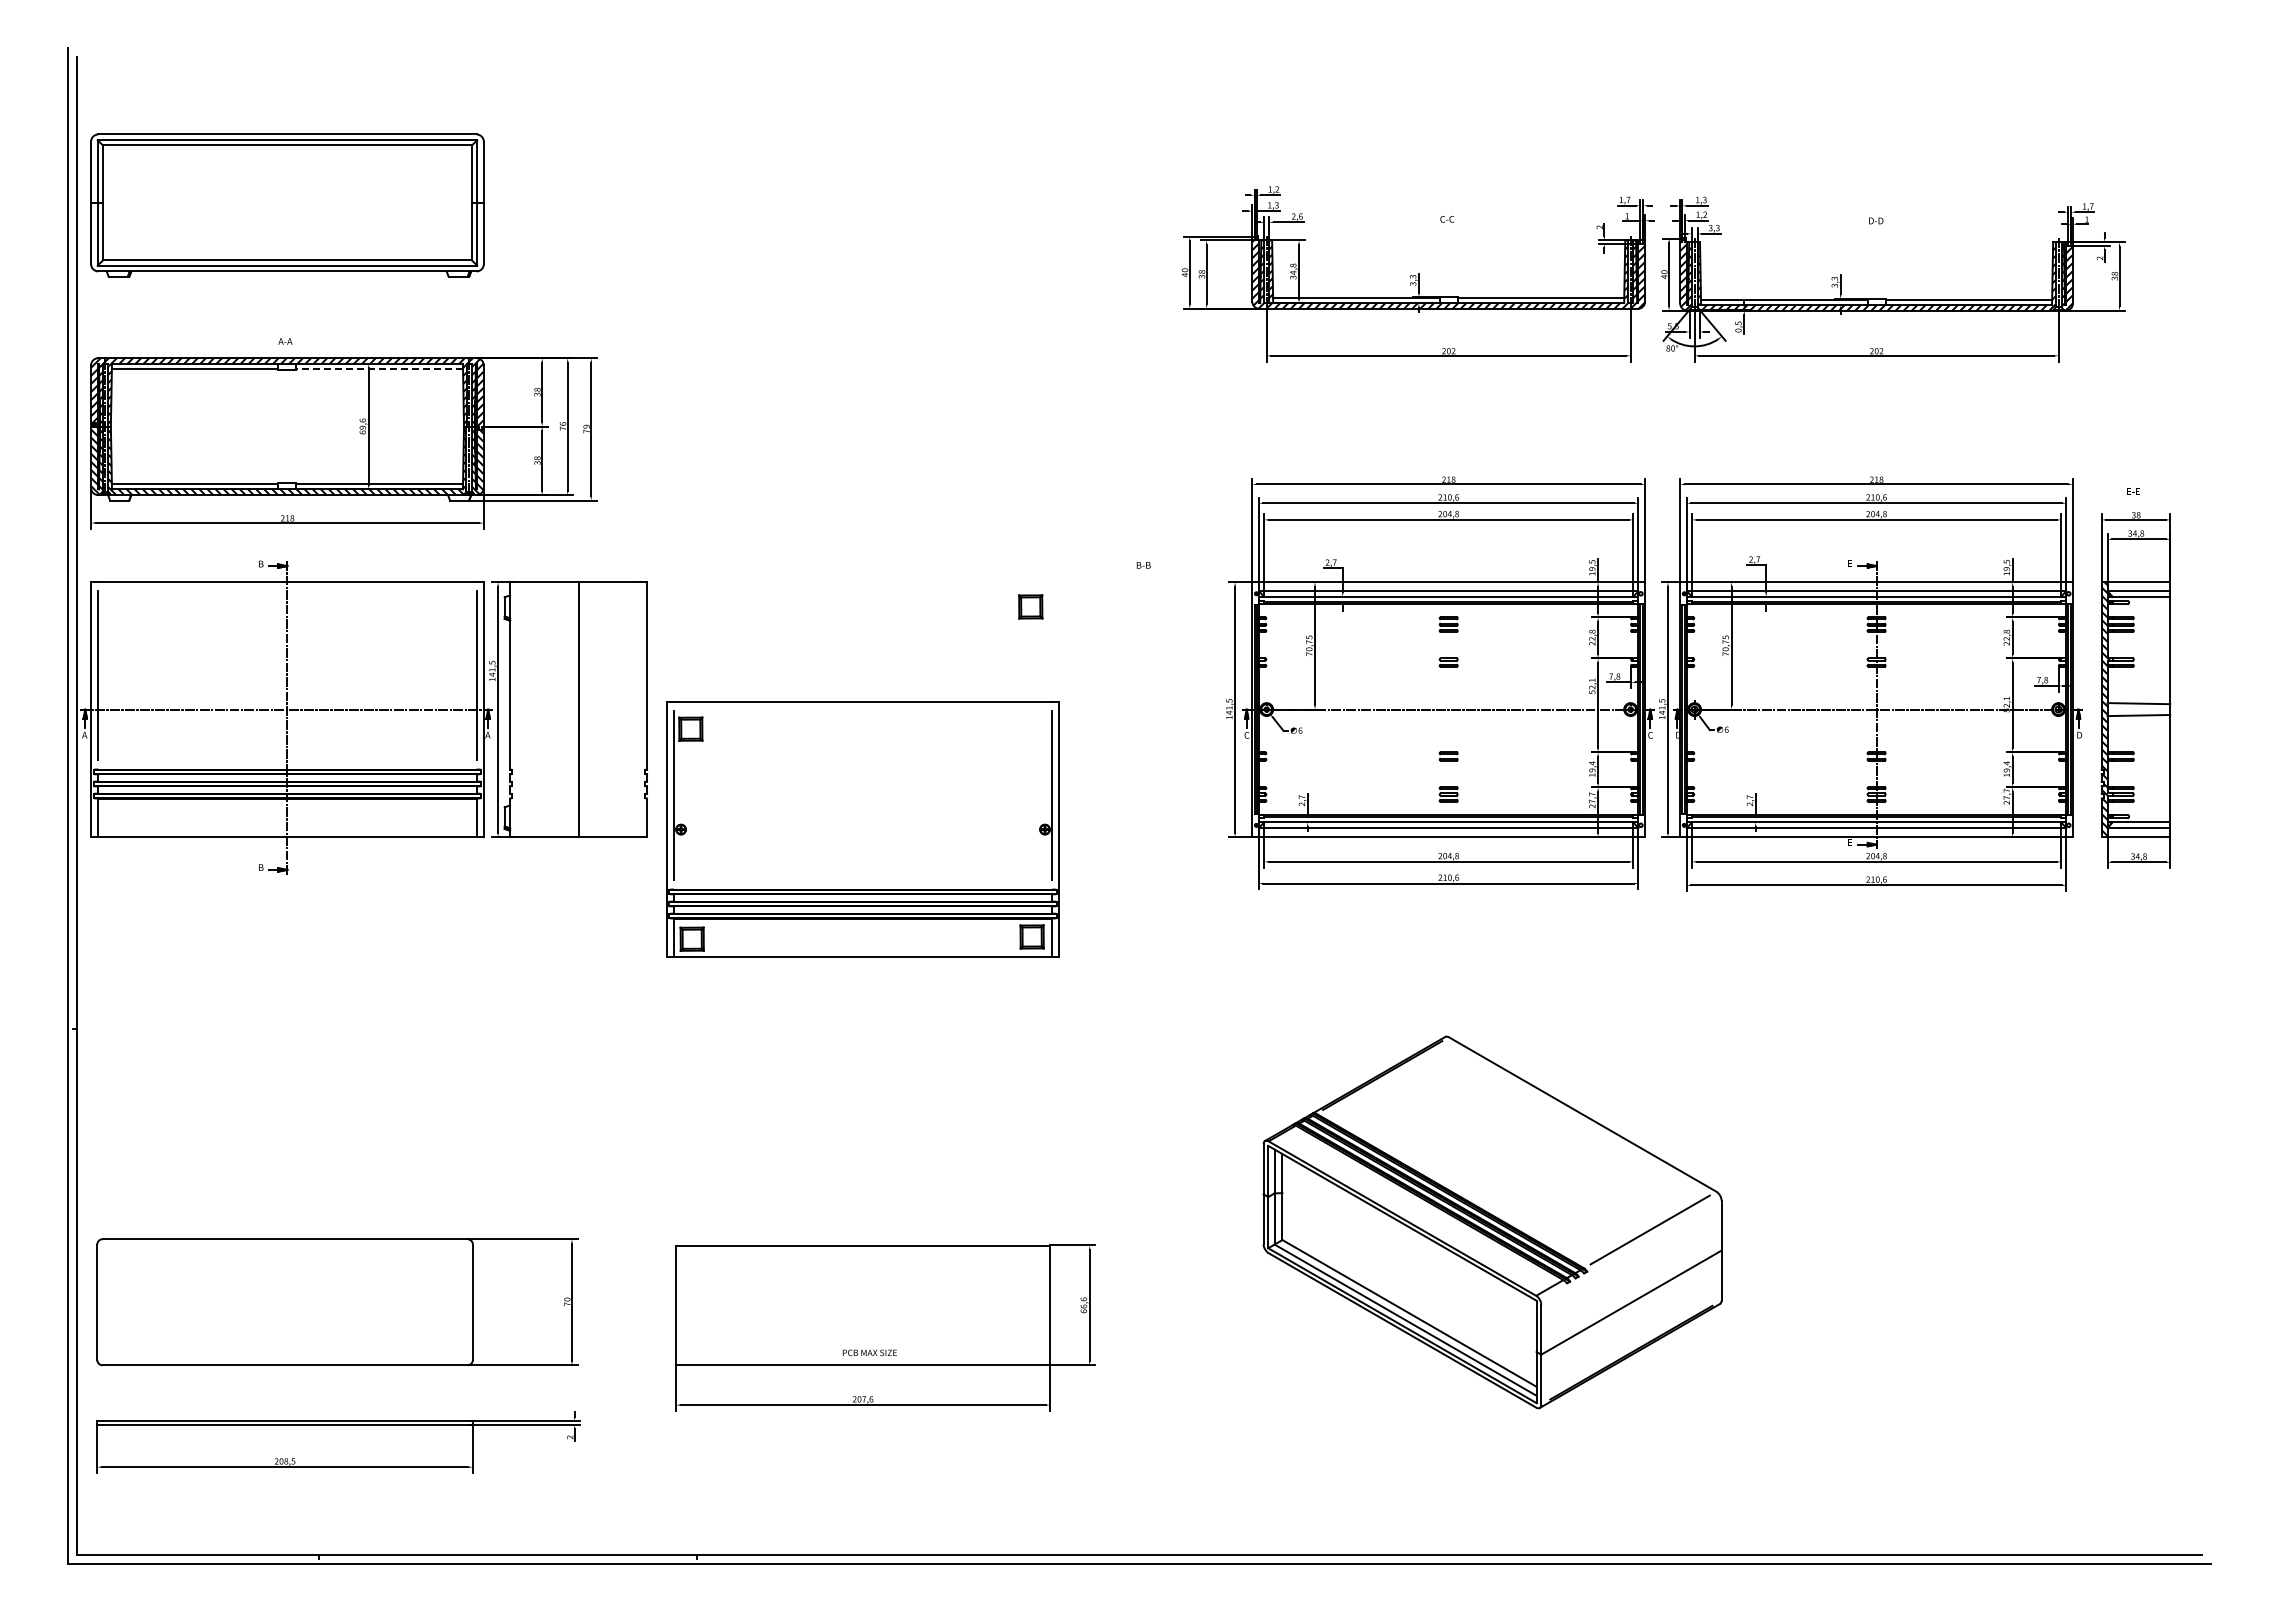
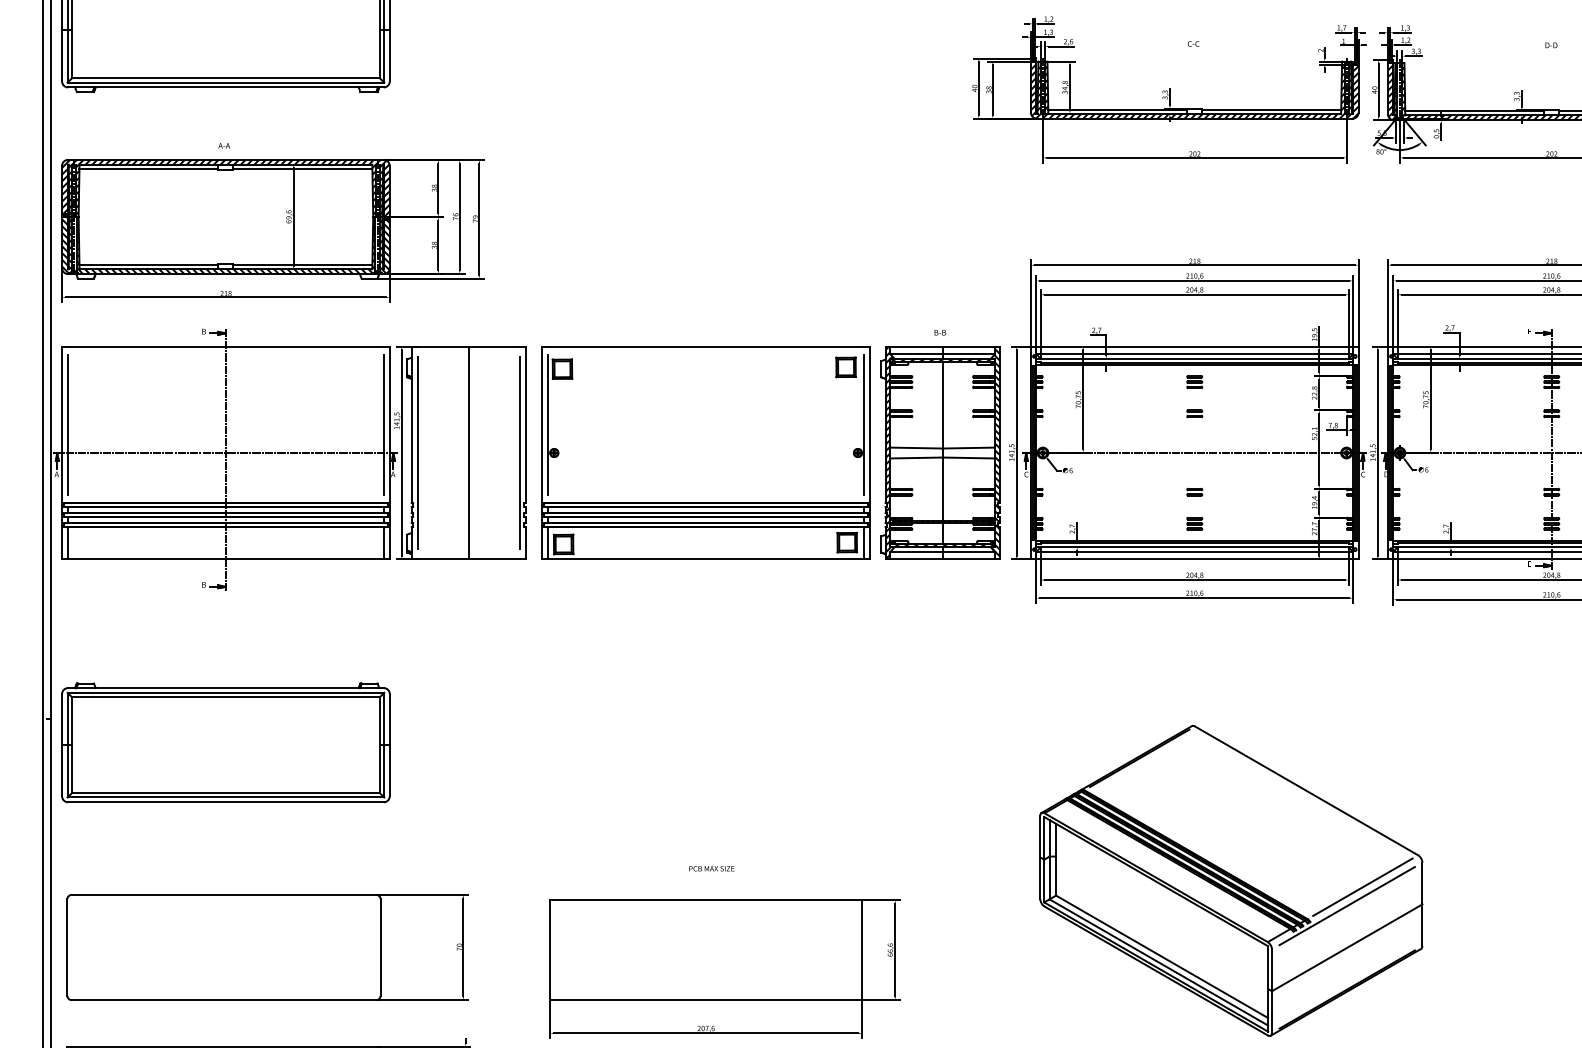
line: (379, 369) -> (302, 169), dashed -> solid
line: (517, 709) -> (417, 452), added
line: (639, 709) -> (519, 452), added
part: (1143, 709) -> (940, 452), added
part: (862, 829) -> (705, 452), moved
part: (287, 1056) -> (225, 742), added
line: (1631, 1252) -> (1347, 905), added
text: (869, 1352) -> (711, 868), moved

